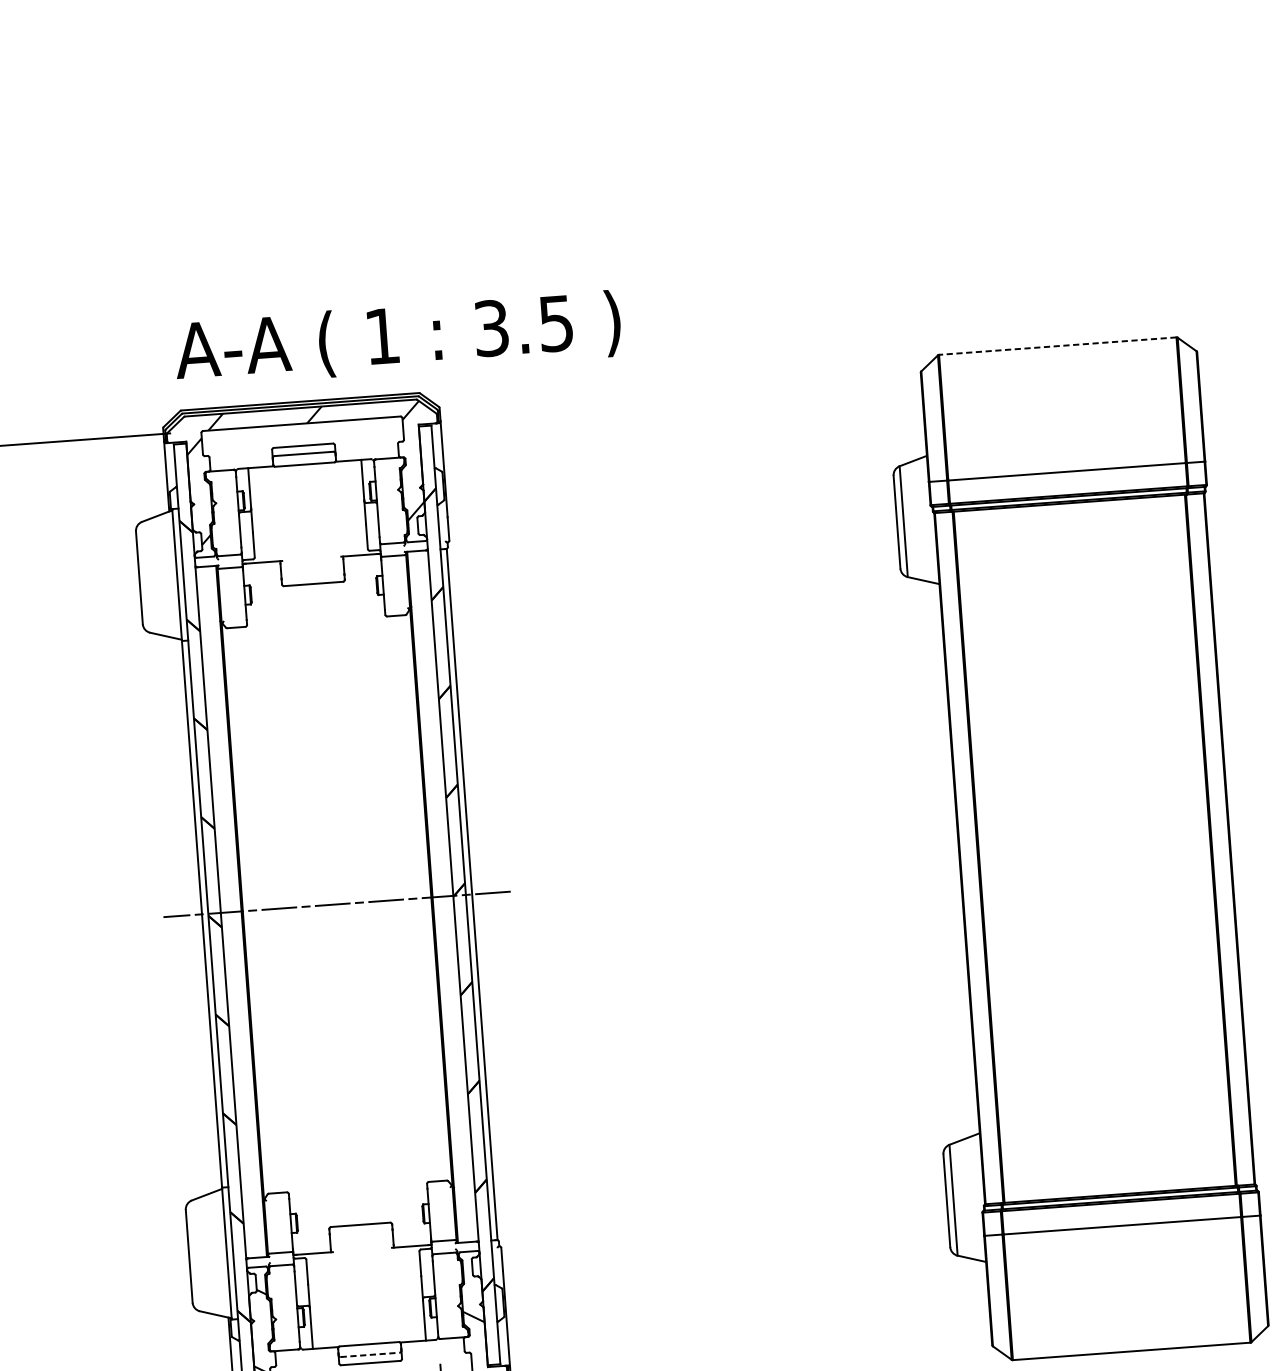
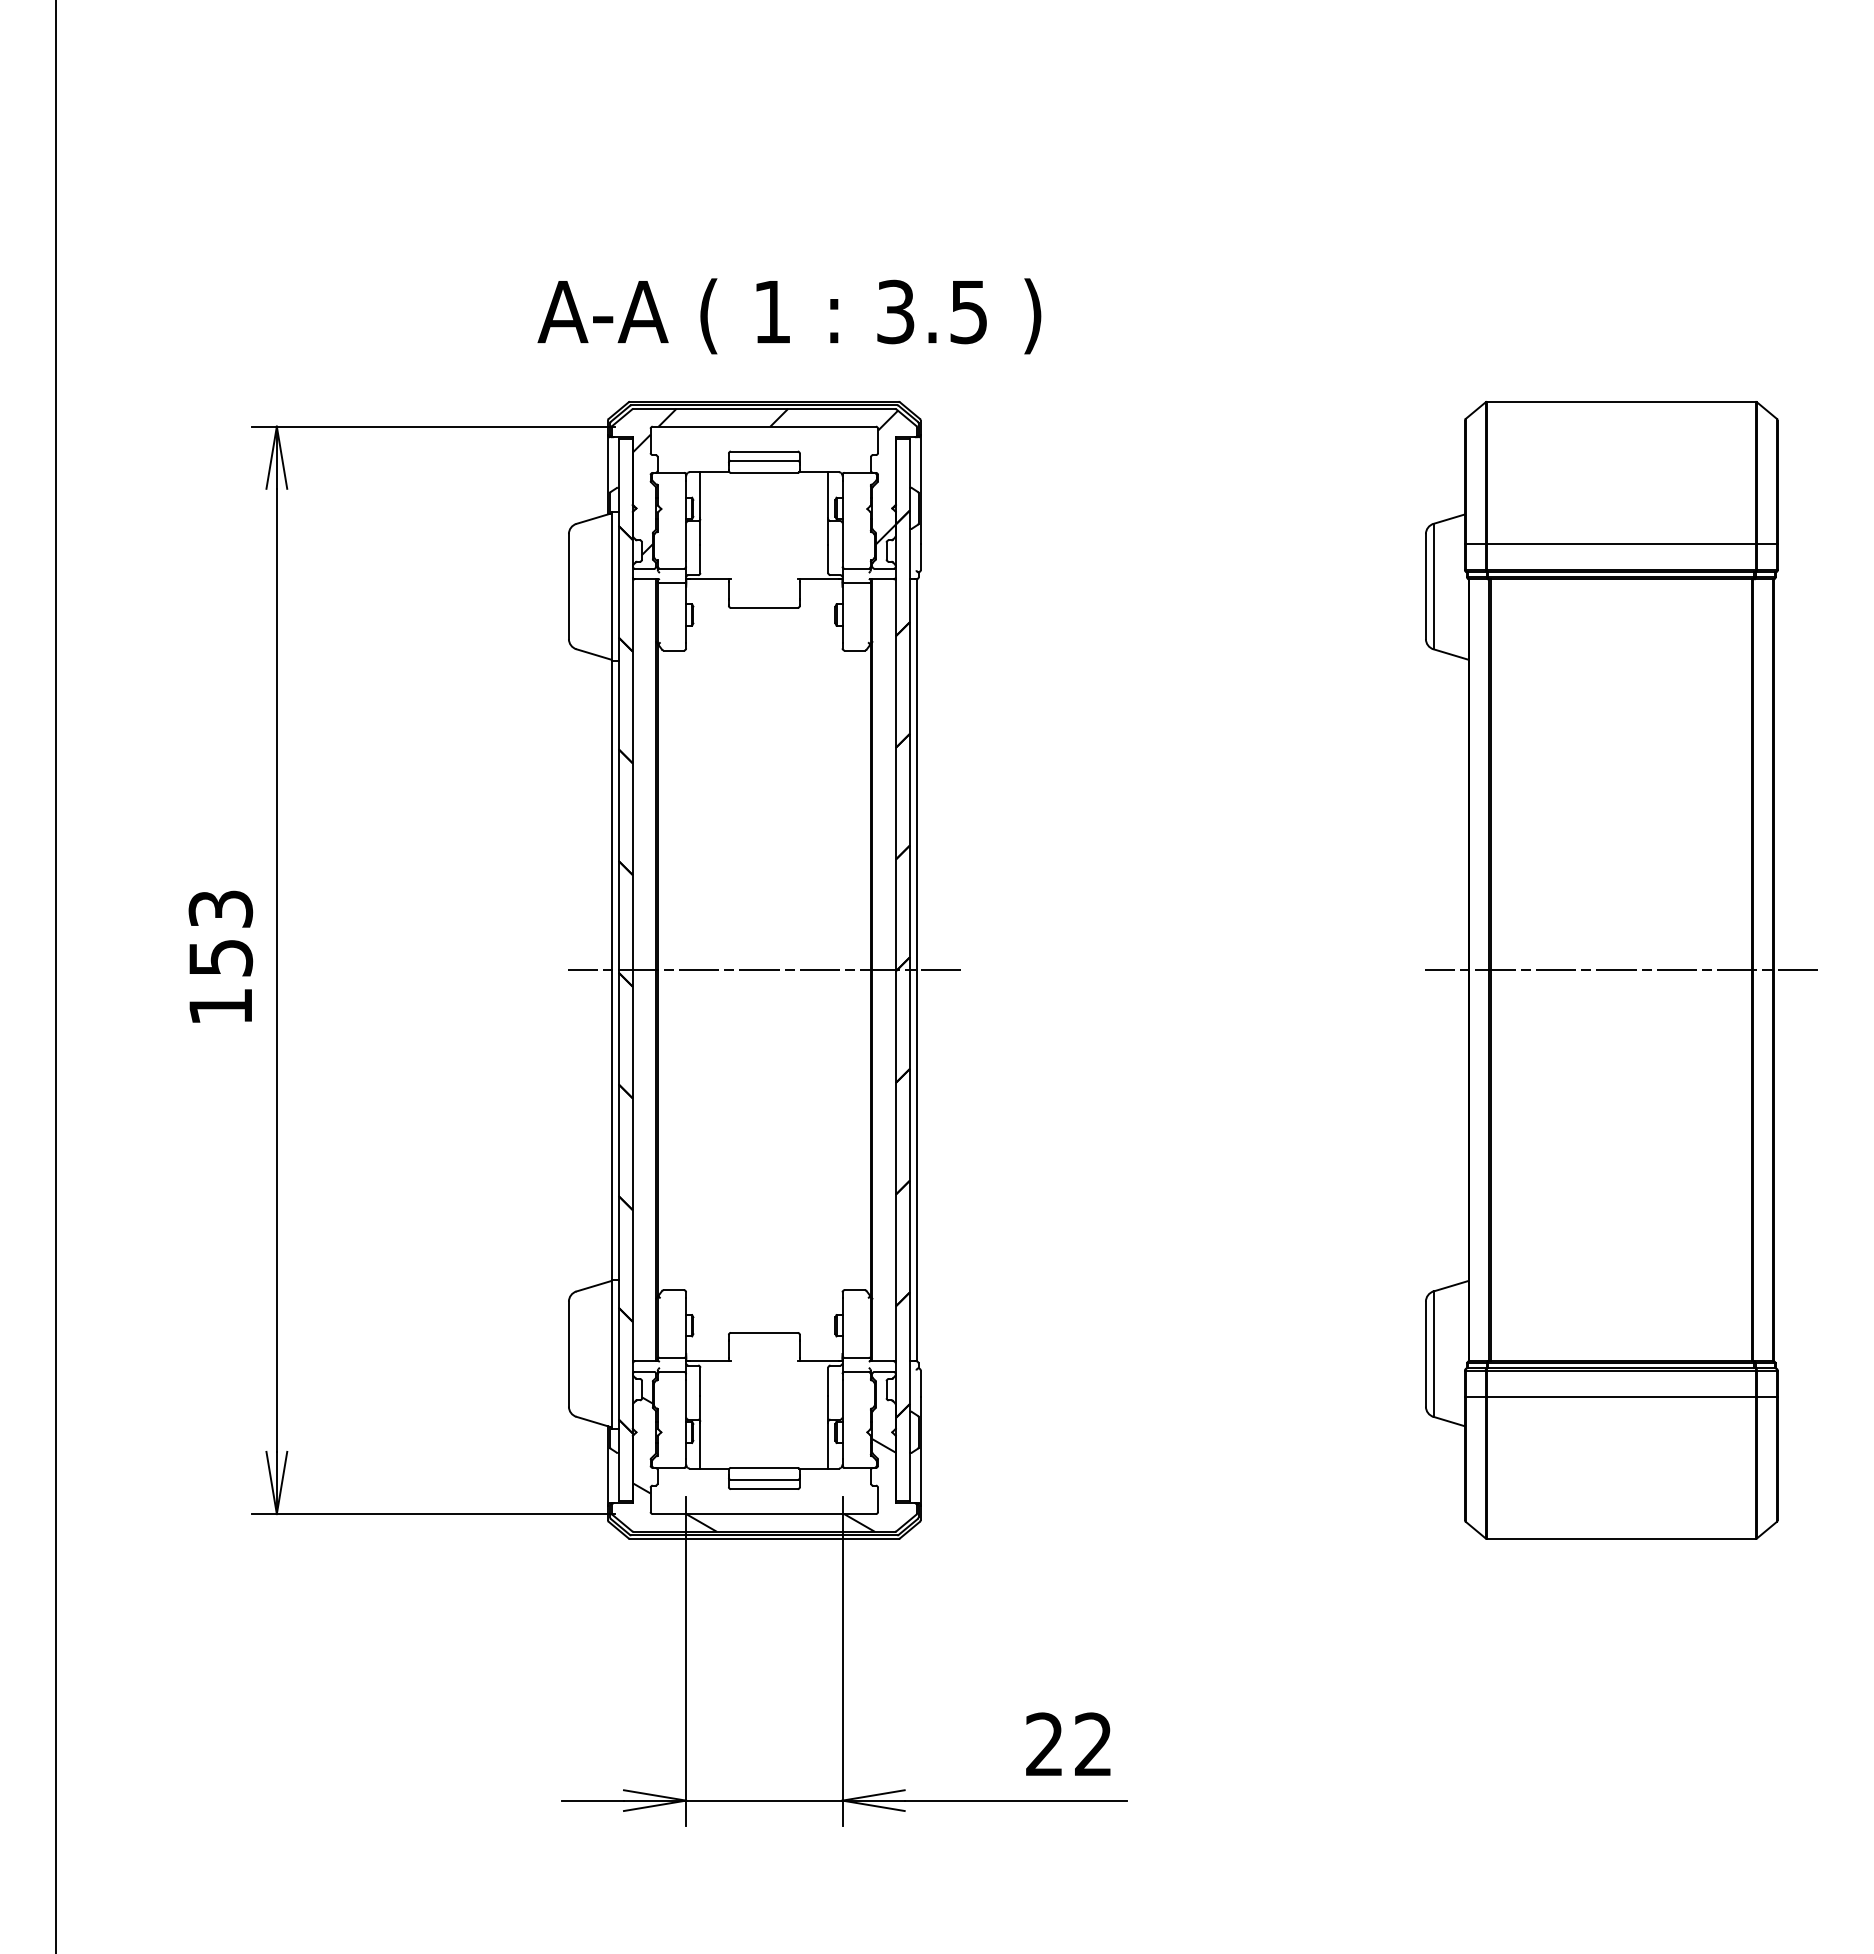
text: (397, 339) -> (789, 316), moved
line: (1057, 345) -> (1620, 401), dashed -> solid
line: (1093, 848) -> (1620, 970), added
line: (370, 1354) -> (764, 1479), dashed -> solid

